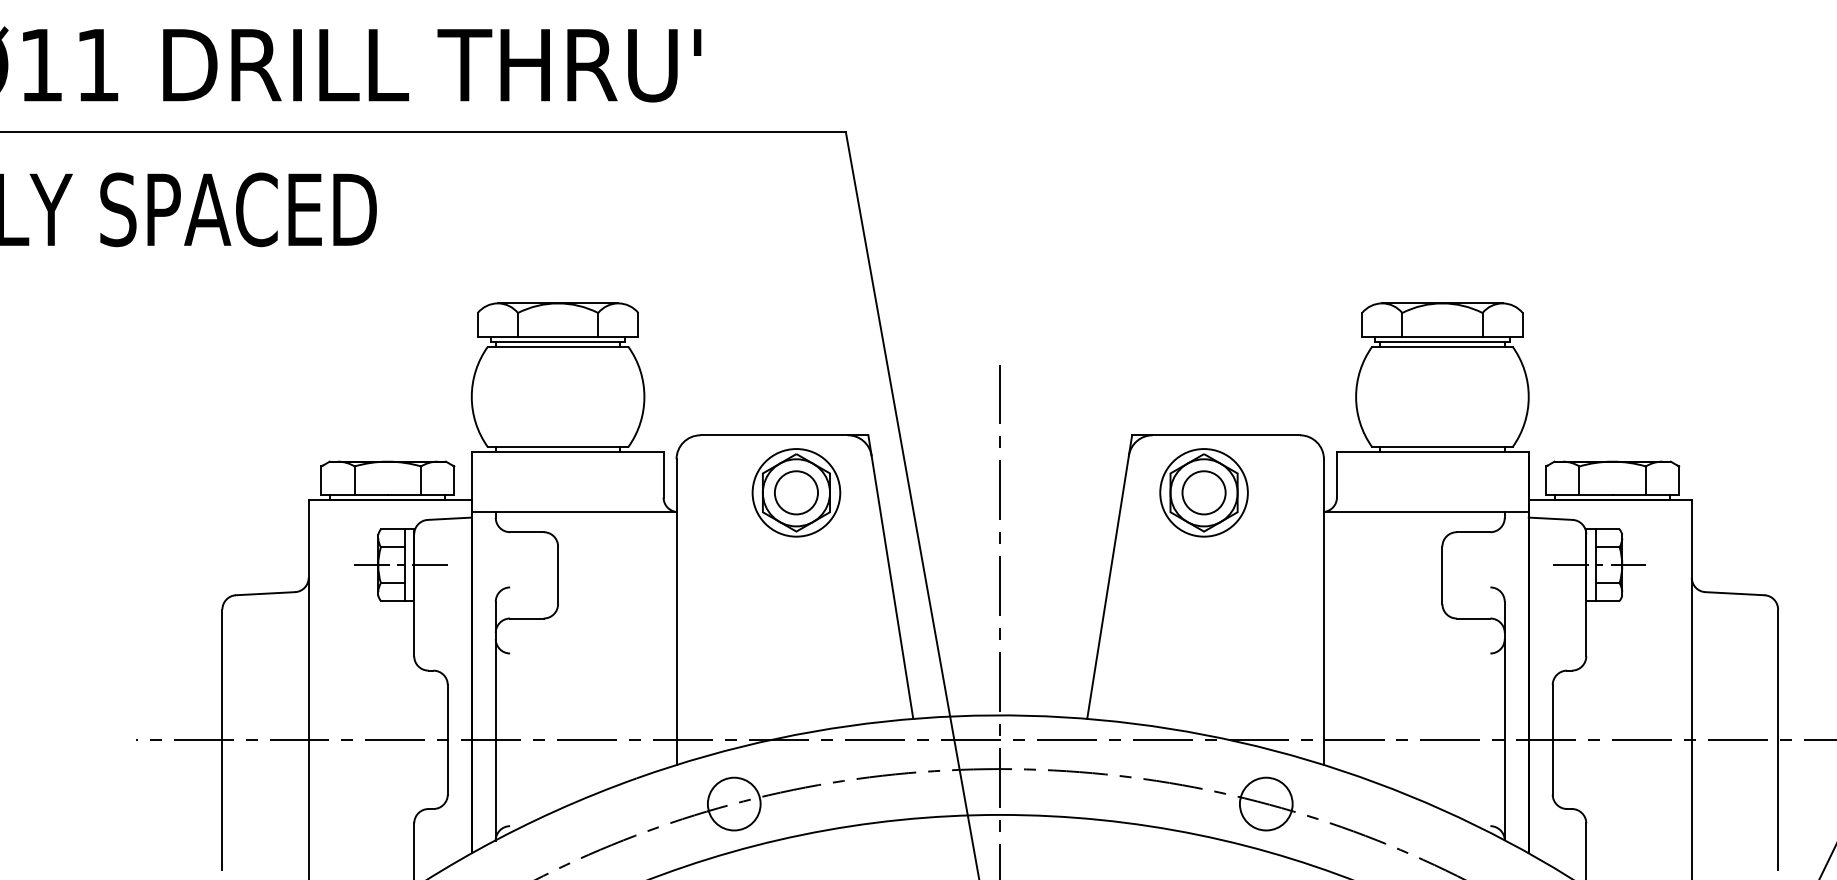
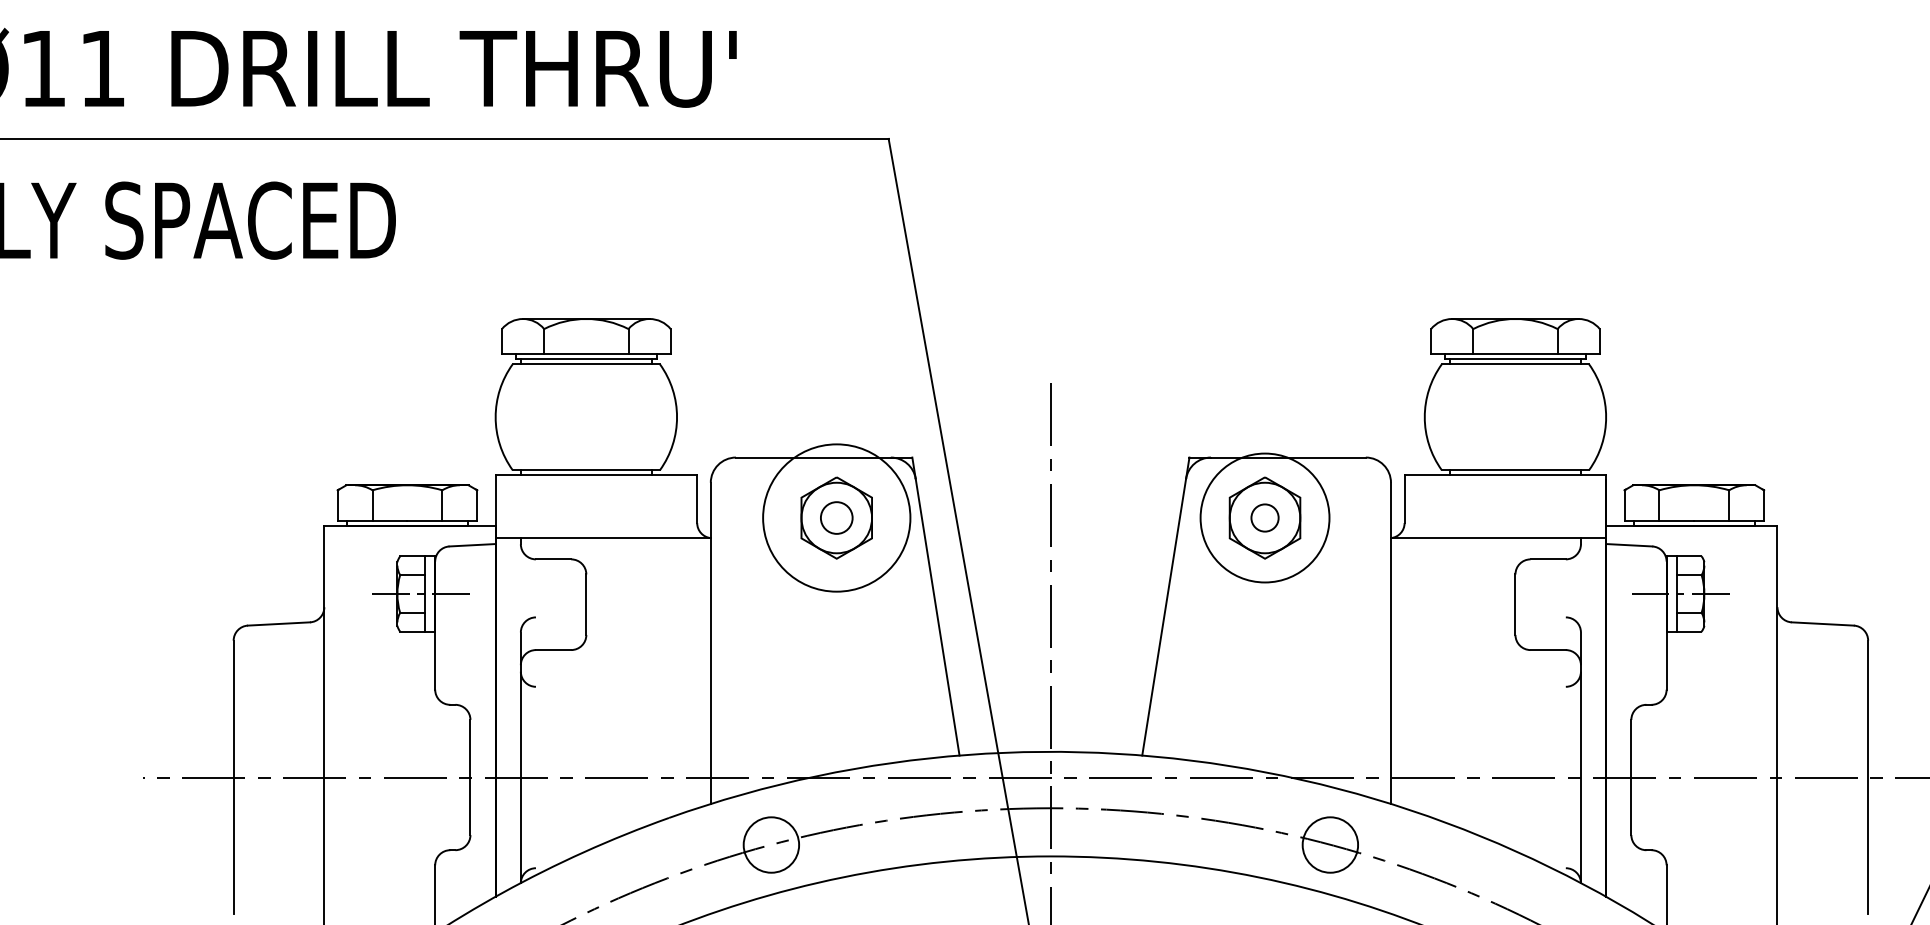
circle: (796, 492) -> (836, 517), size x0.7
circle: (1203, 492) -> (1264, 517), size x0.6
circle: (796, 493) -> (836, 518), size x1.6
circle: (1204, 493) -> (1265, 518), size x1.4

